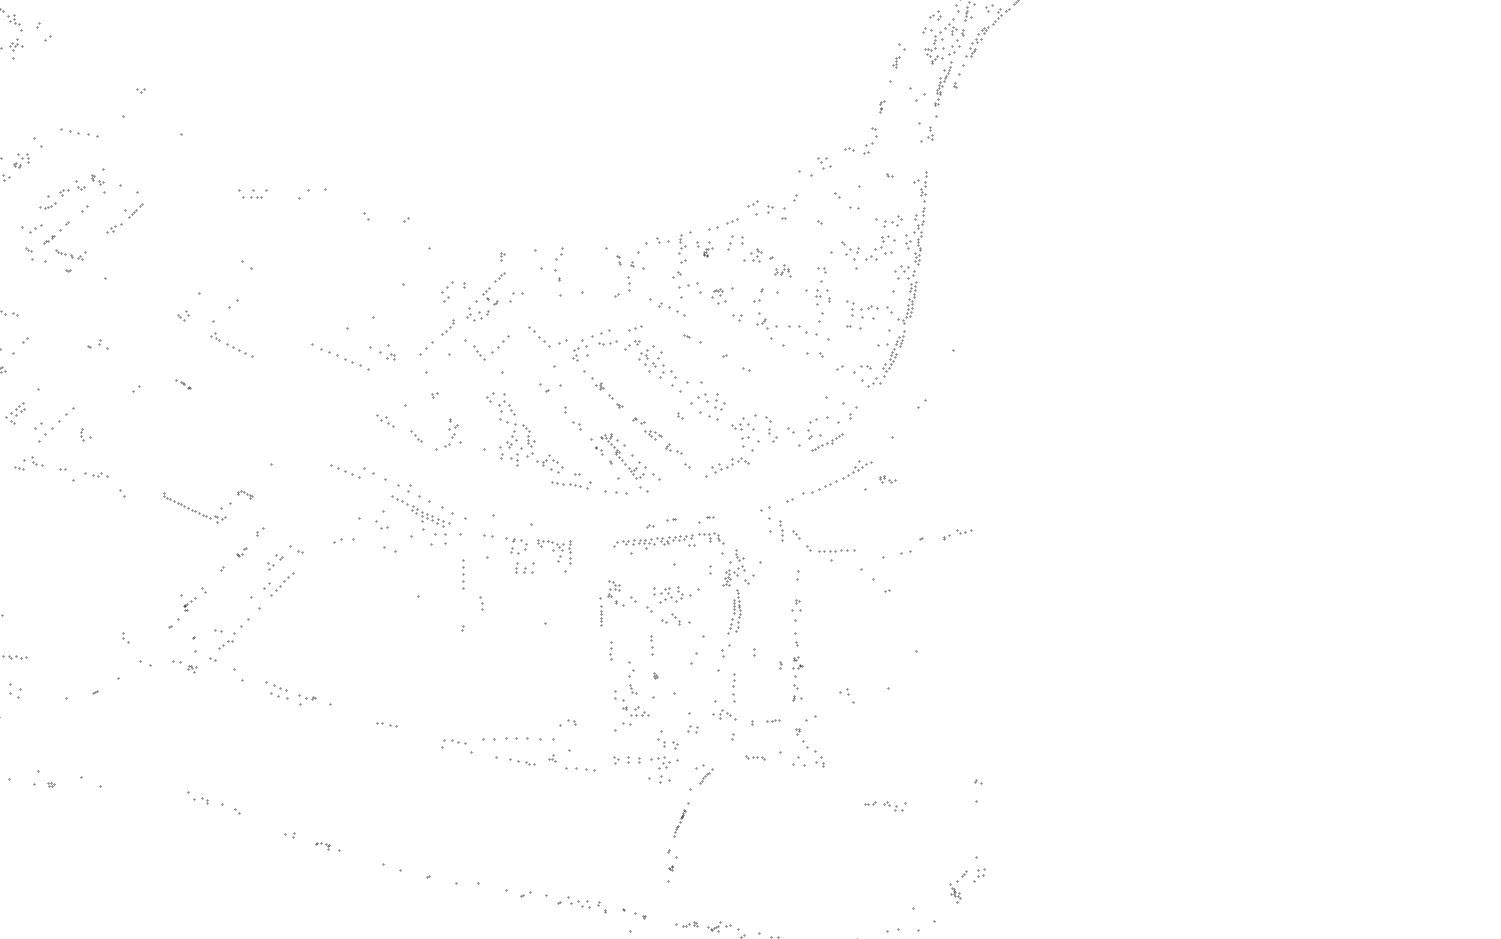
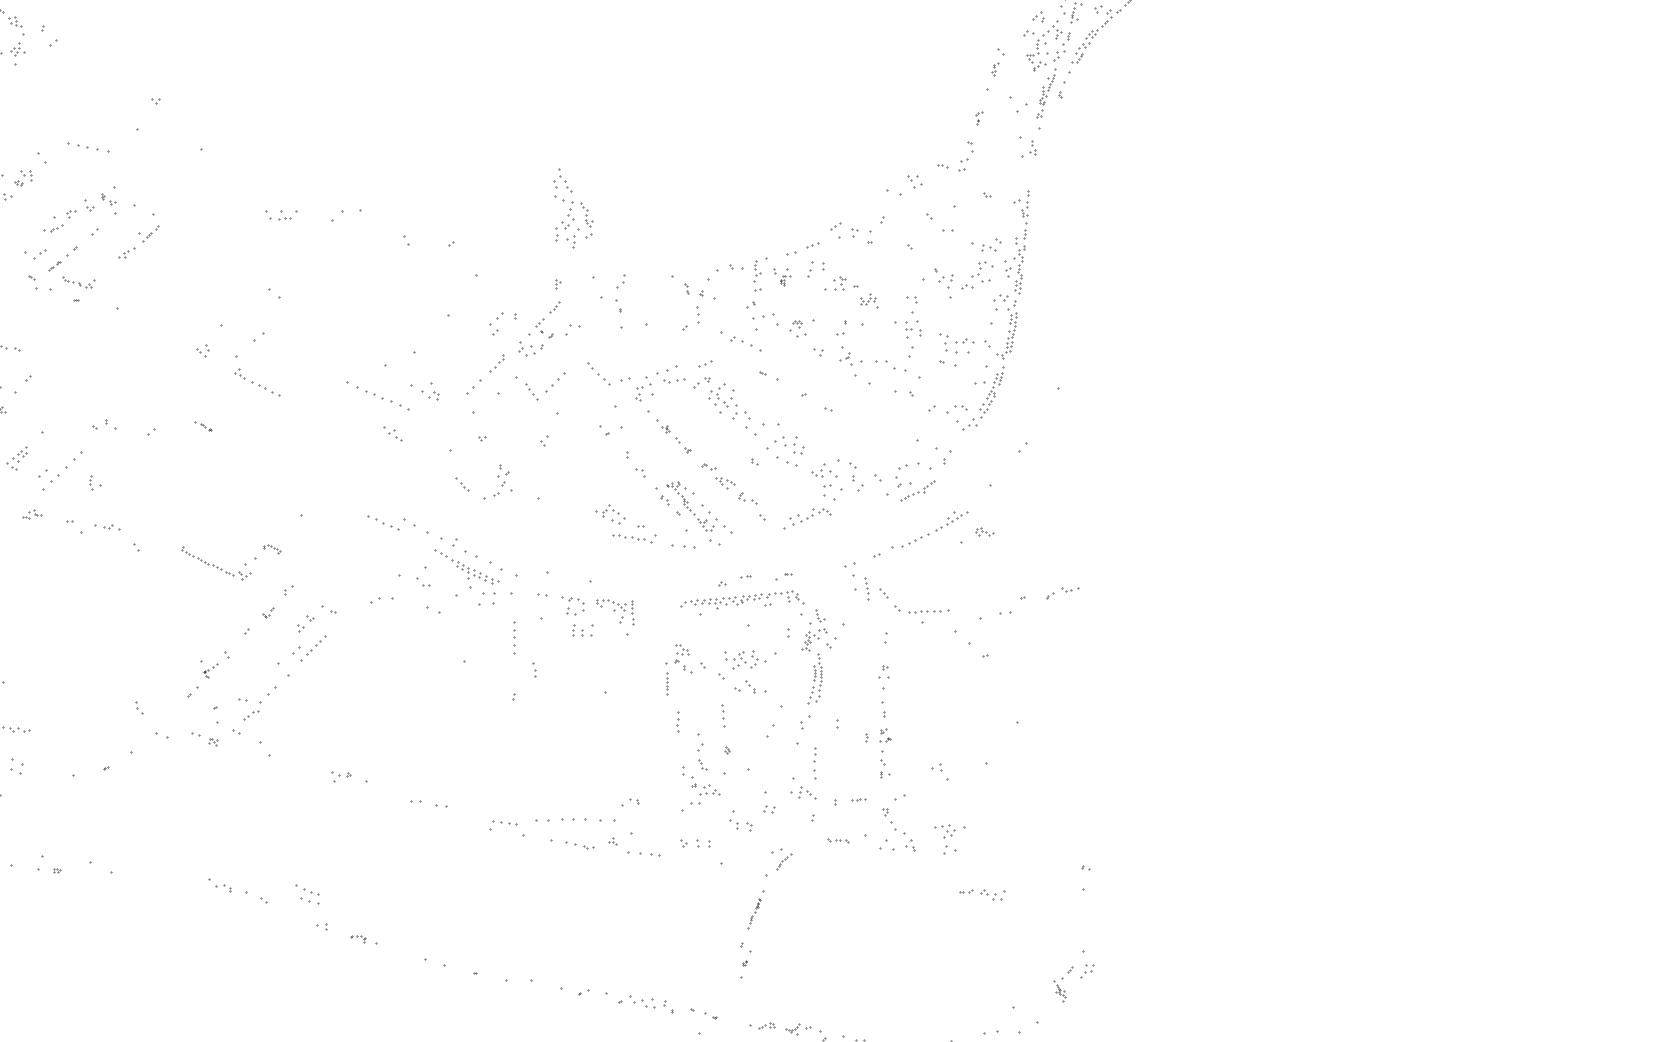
part: (97, 344) -> (103, 424), moved
part: (385, 420) -> (393, 433), moved
part: (516, 429) -> (573, 208), moved
part: (28, 463) -> (31, 514), size x0.6
part: (276, 690) -> (307, 894), moved
part: (386, 724) -> (429, 803), size x1.6
part: (664, 769) -> (949, 838), moved

